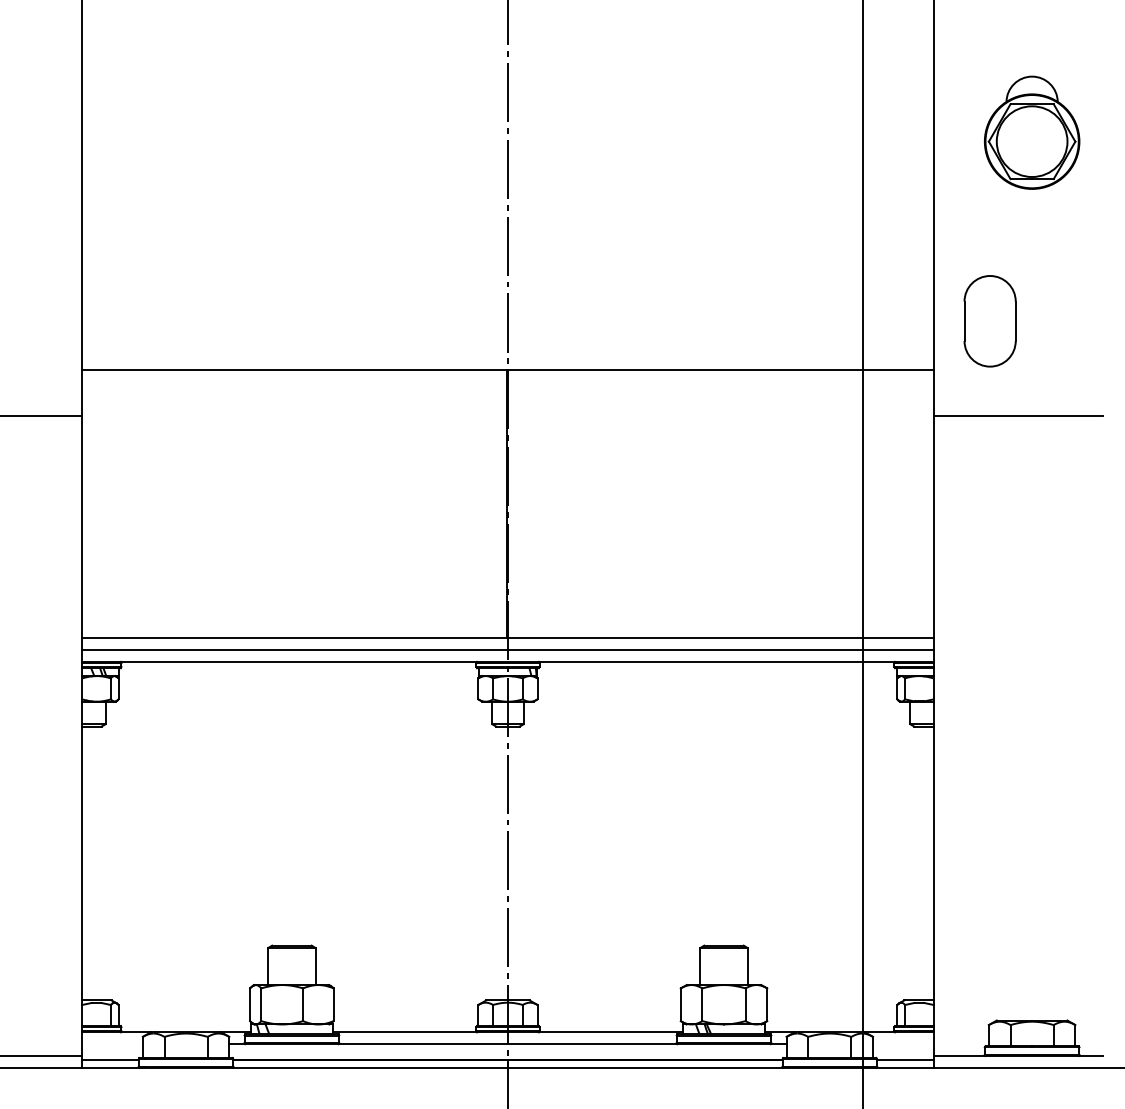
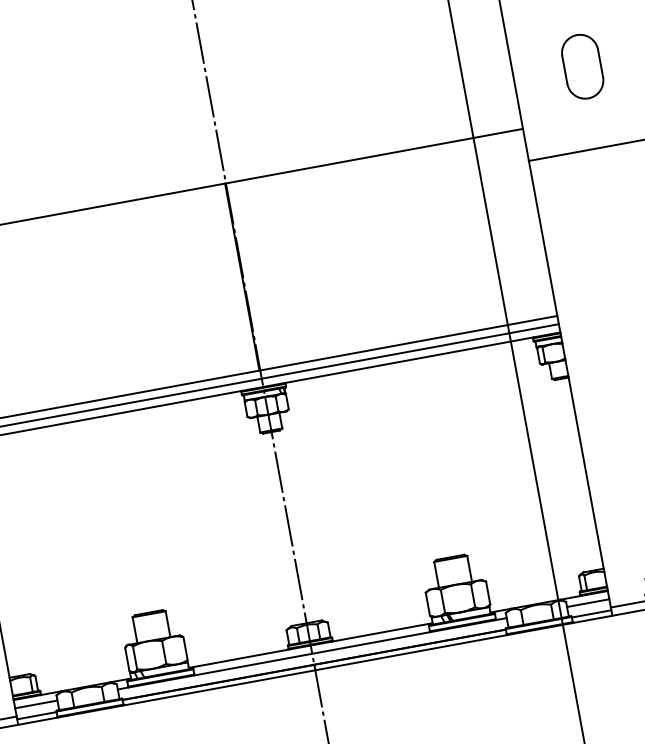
part: (989, 321) -> (582, 66), moved
line: (112, 1044) -> (36, 704), added
line: (903, 1044) -> (588, 603), added

